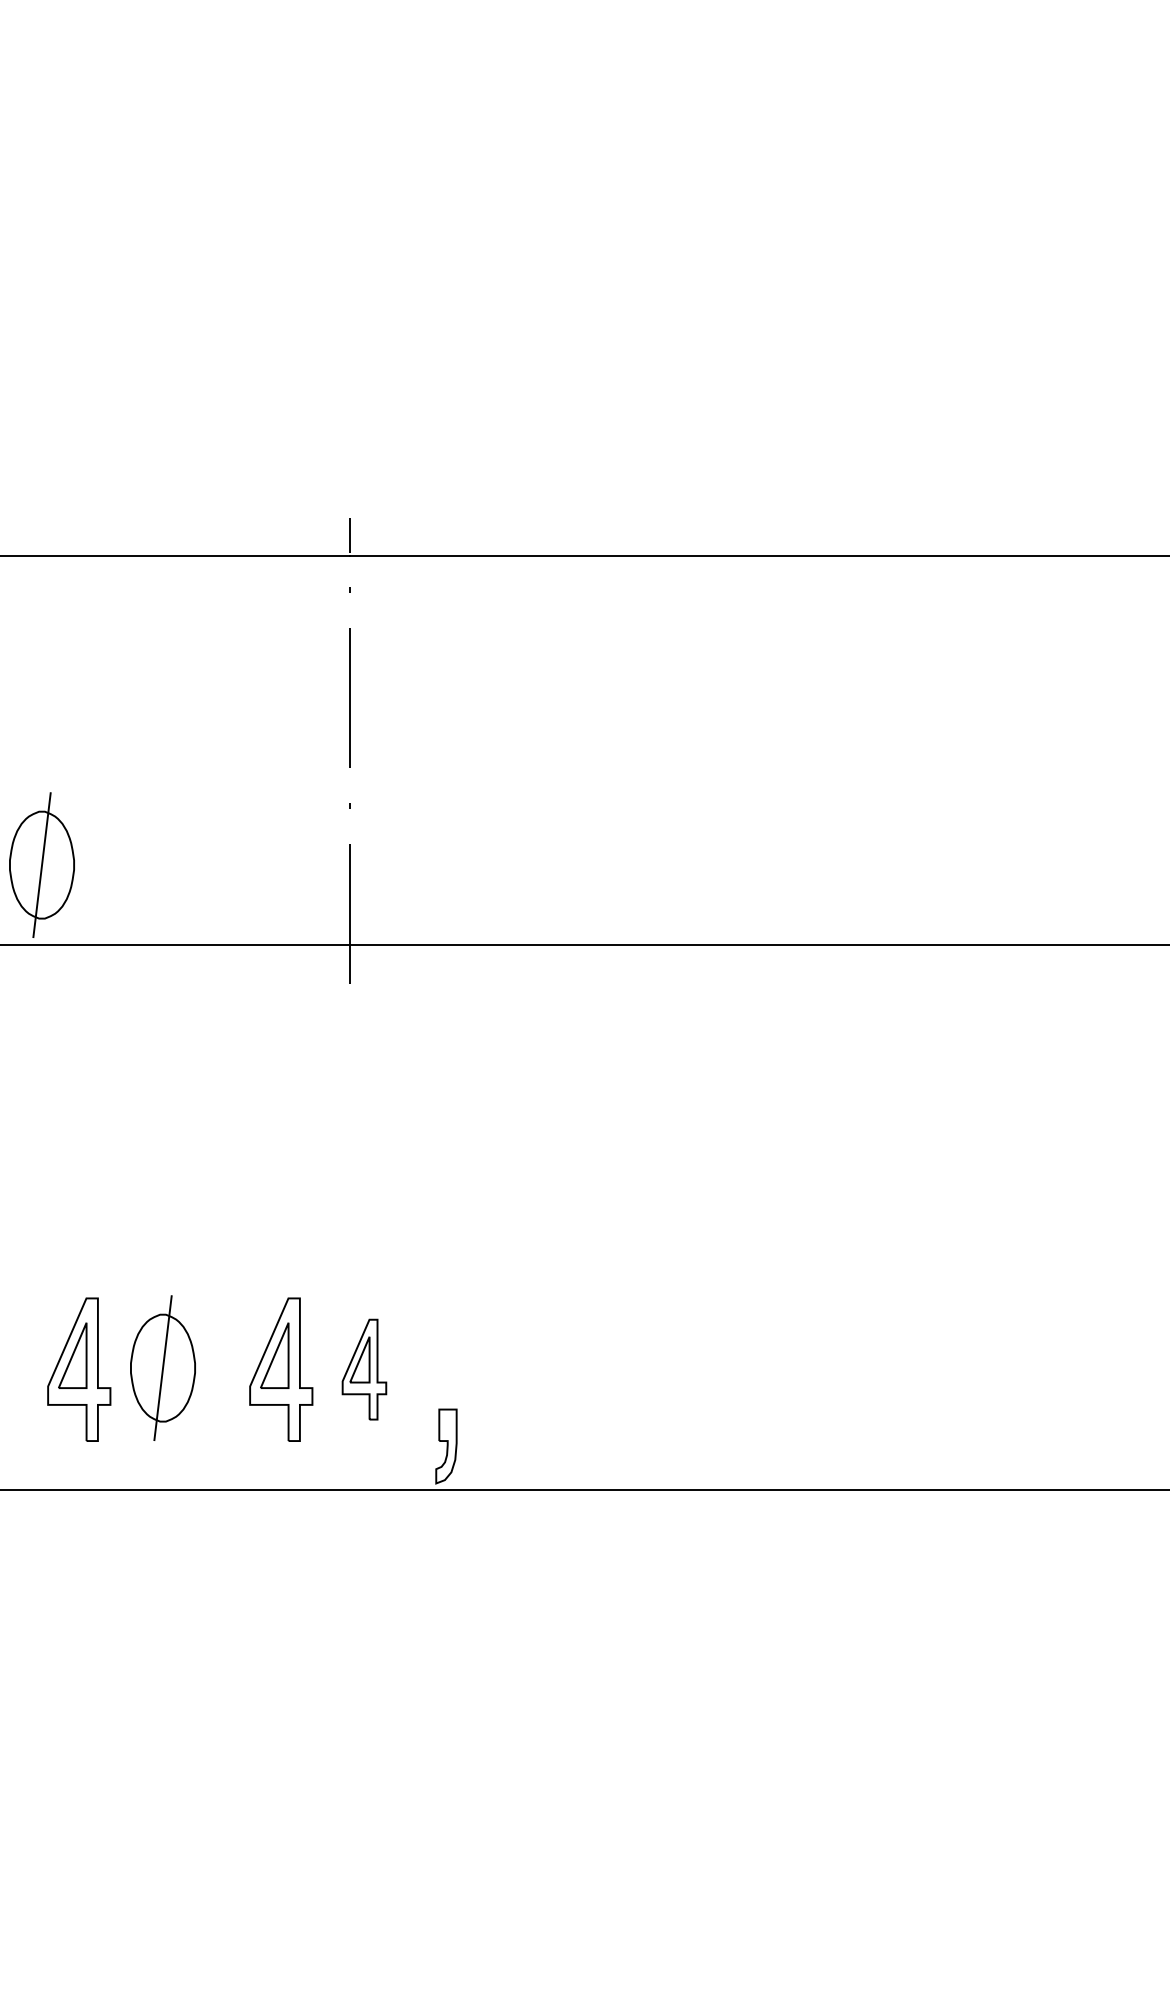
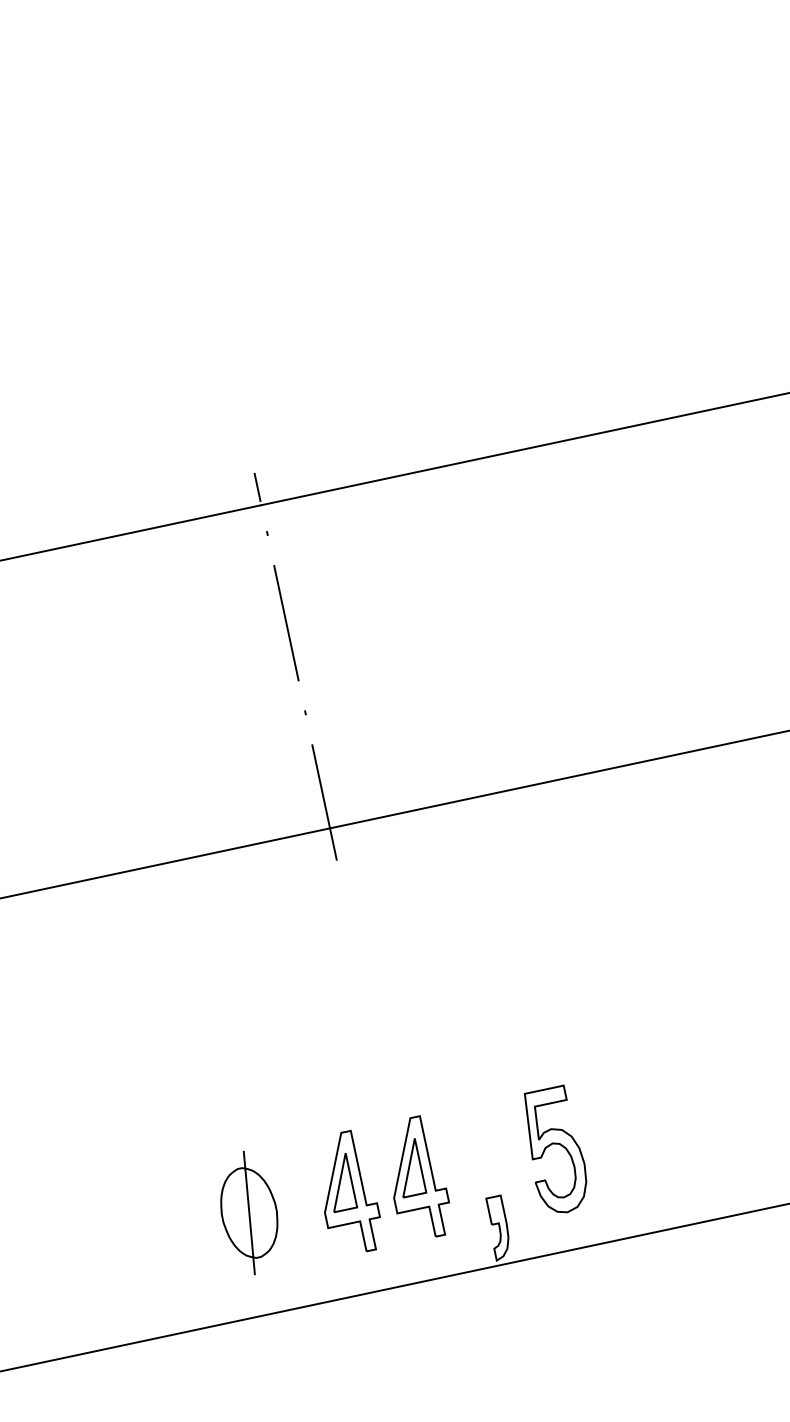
part: (41, 864) -> (59, 815), removed
part: (532, 1364) -> (555, 1144), added
part: (79, 1369) -> (180, 1228), removed
part: (364, 1369) -> (417, 1178), size x1.43

